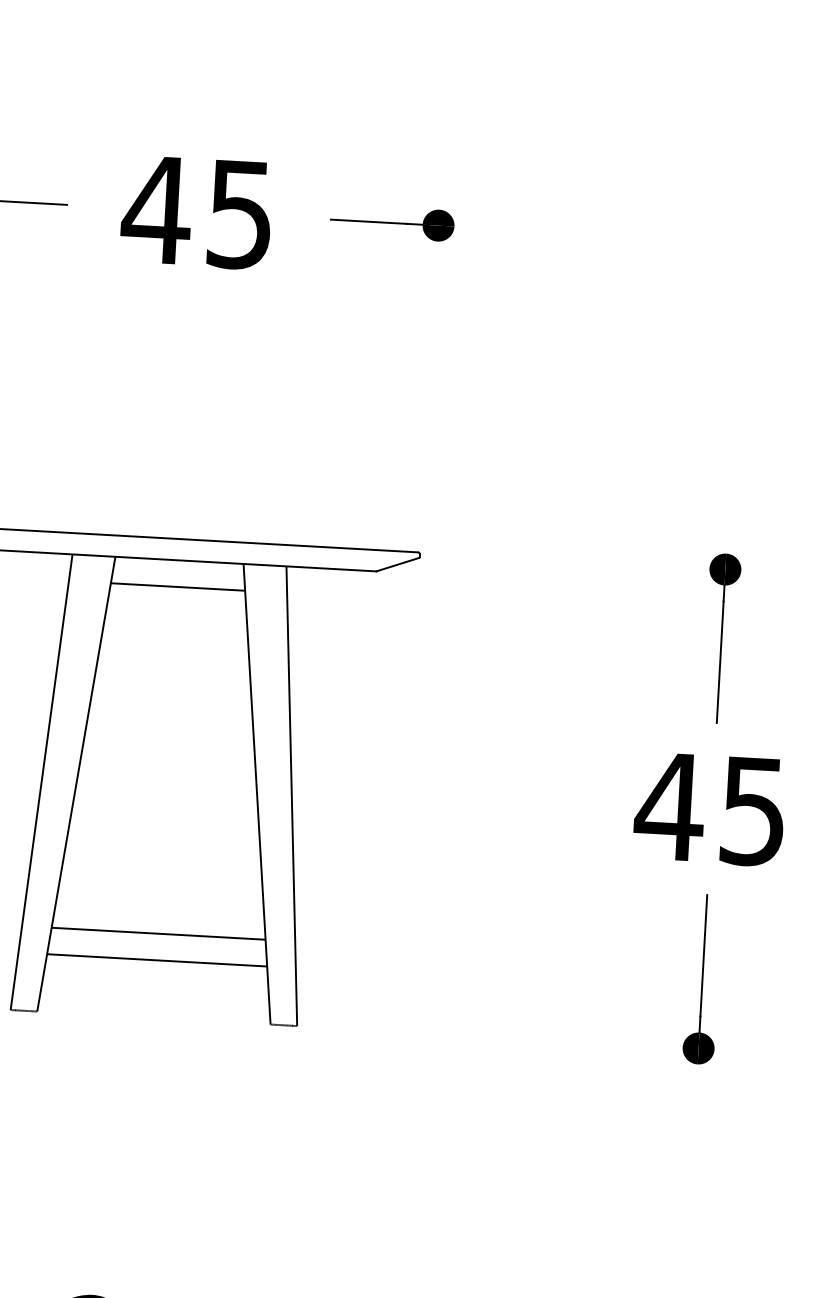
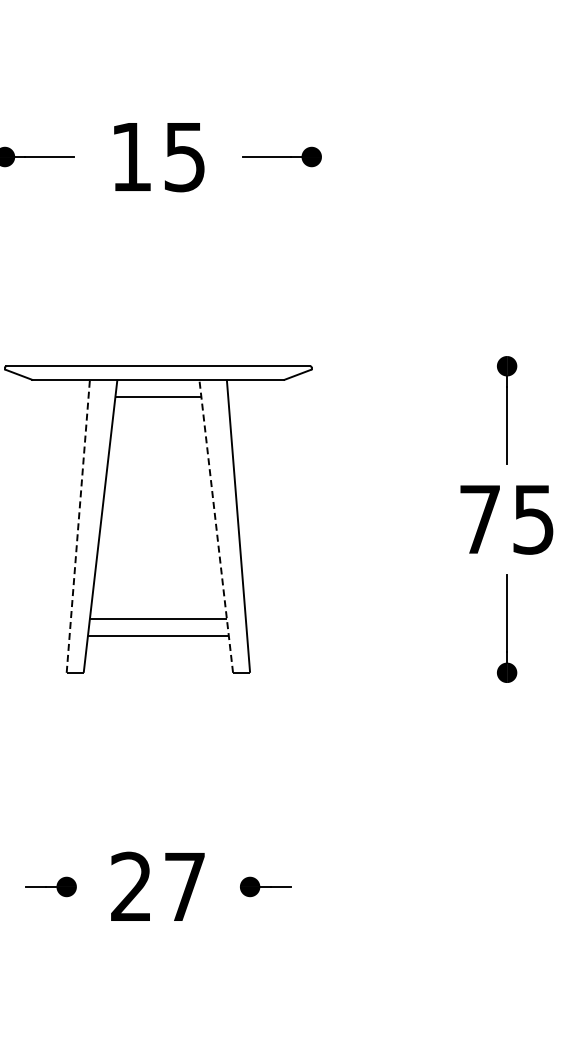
text: (156, 209) -> (131, 156), 45 -> 15
line: (41, 782) -> (78, 526), solid -> dashed
line: (257, 792) -> (216, 525), solid -> dashed
text: (668, 806) -> (479, 519), 45 -> 75

